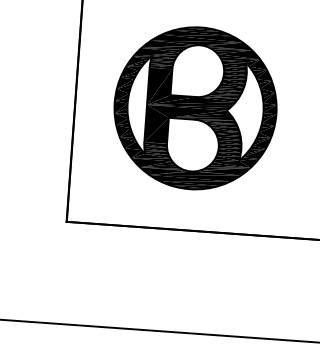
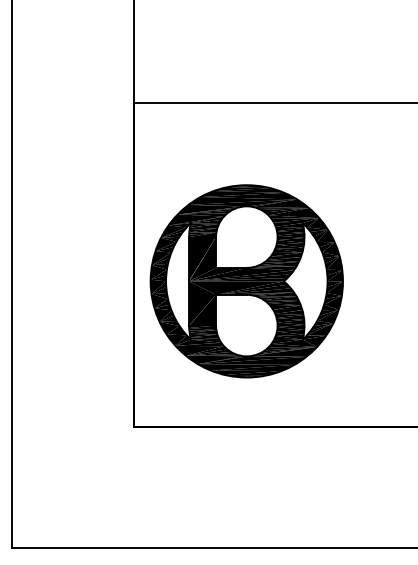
part: (195, 108) -> (246, 281), moved

